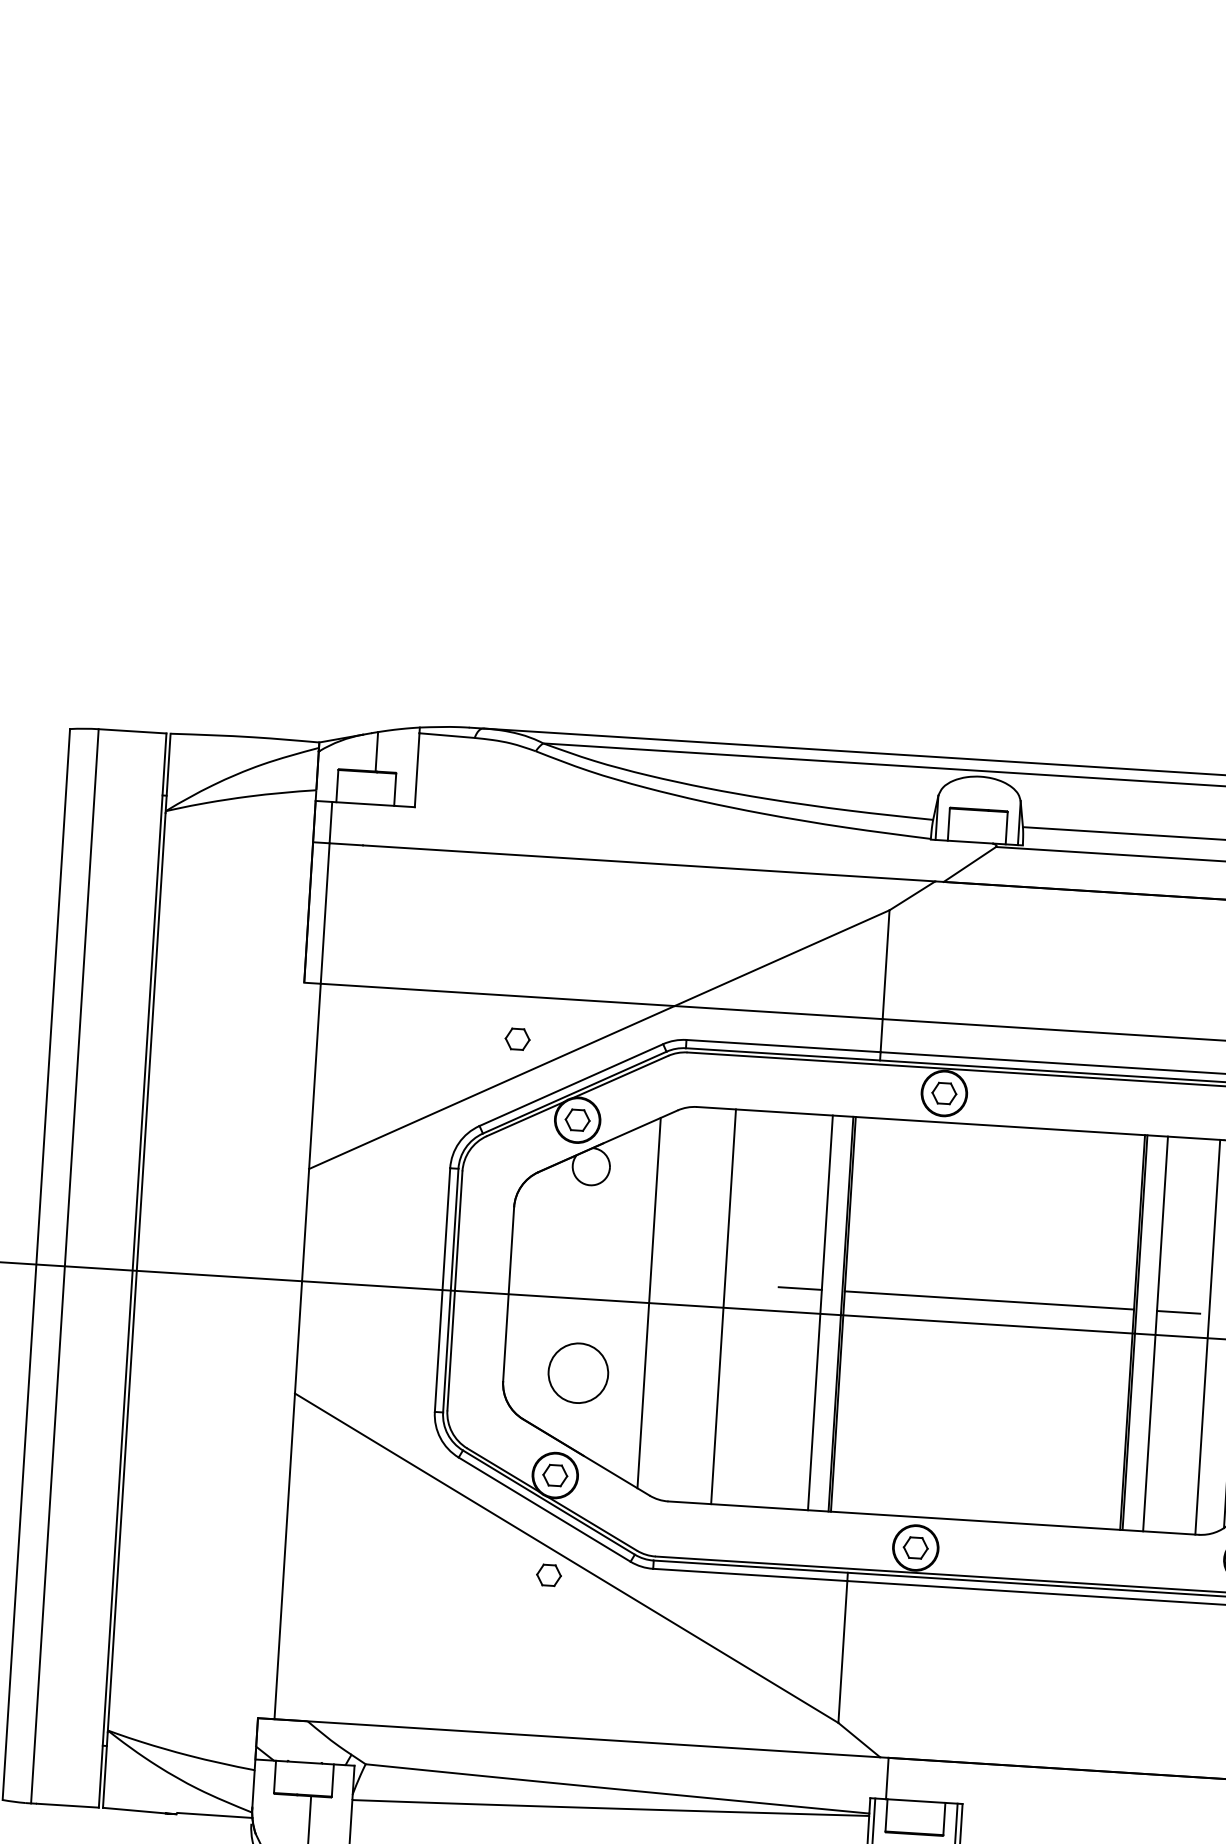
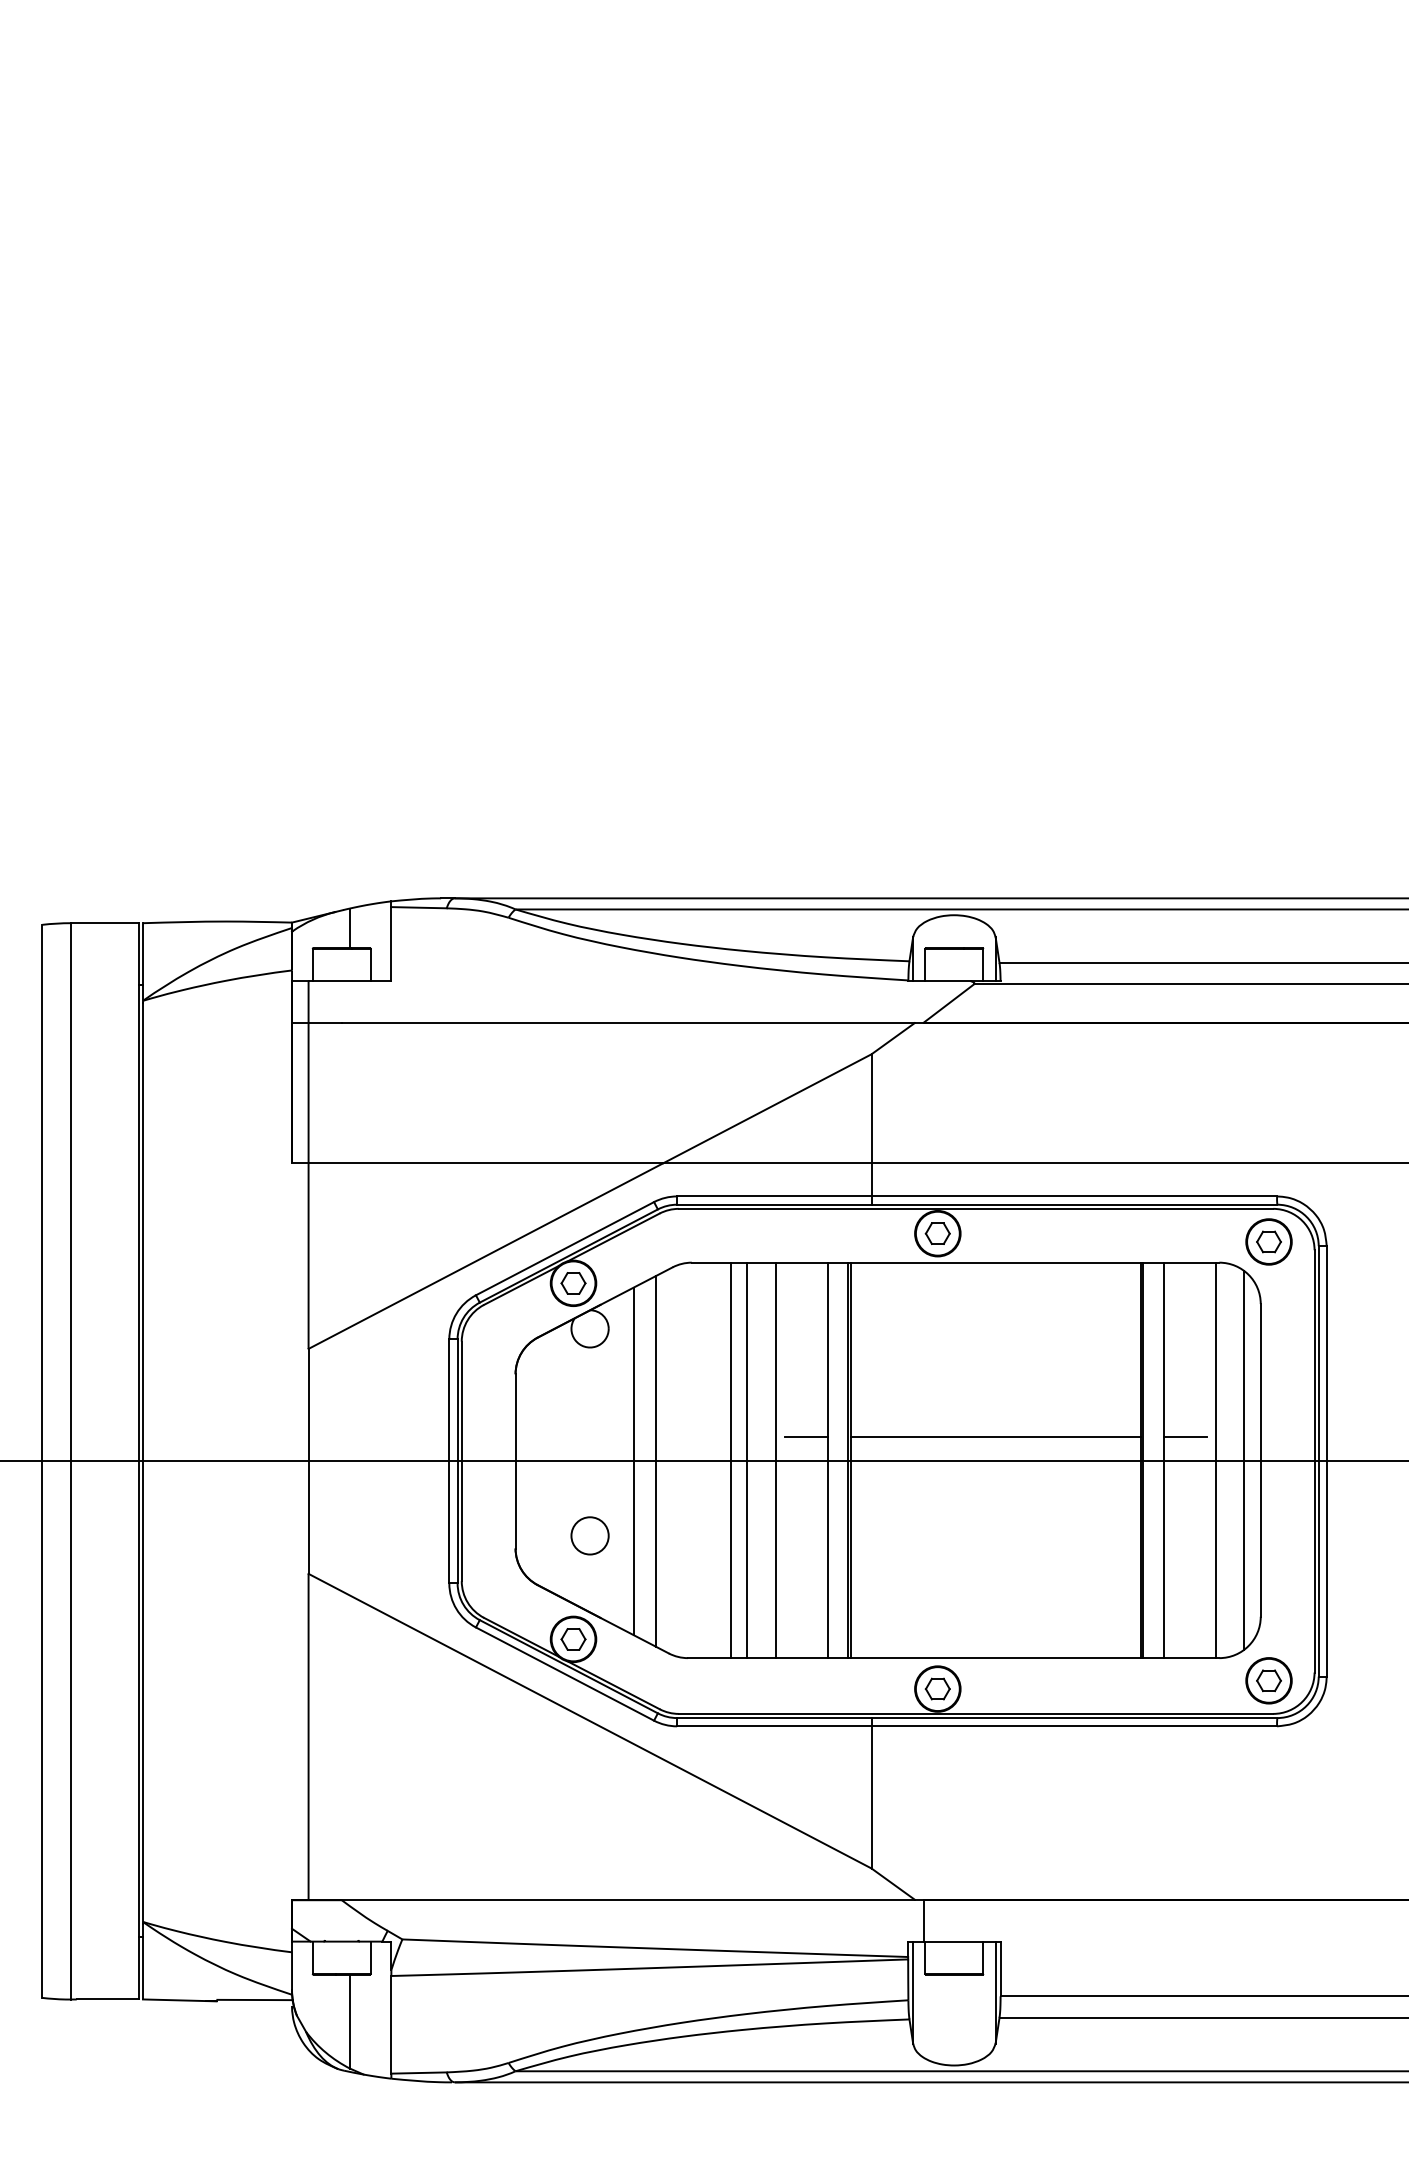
part: (517, 1039) -> (508, 1206), removed
line: (626, 1301) -> (633, 1461), added
line: (740, 1307) -> (747, 1460), added
line: (768, 1309) -> (775, 1460), added
circle: (577, 1372) -> (589, 1535), size x0.62
part: (549, 1575) -> (573, 1739), removed

